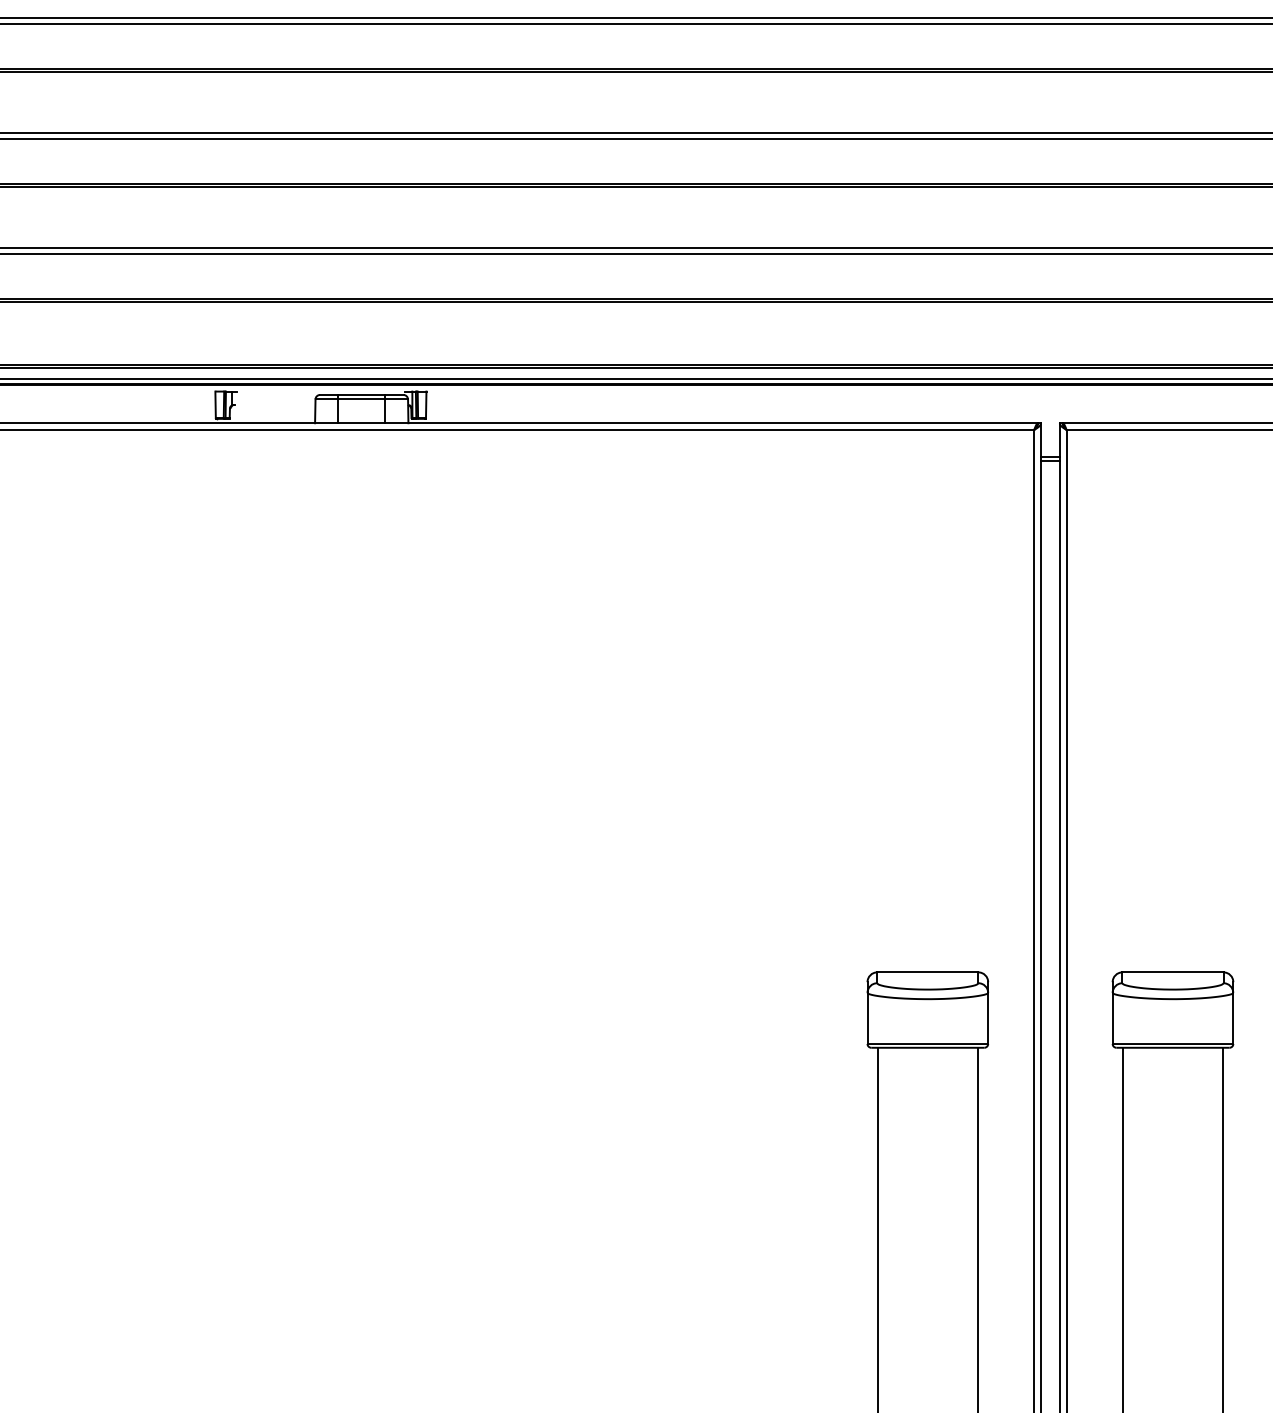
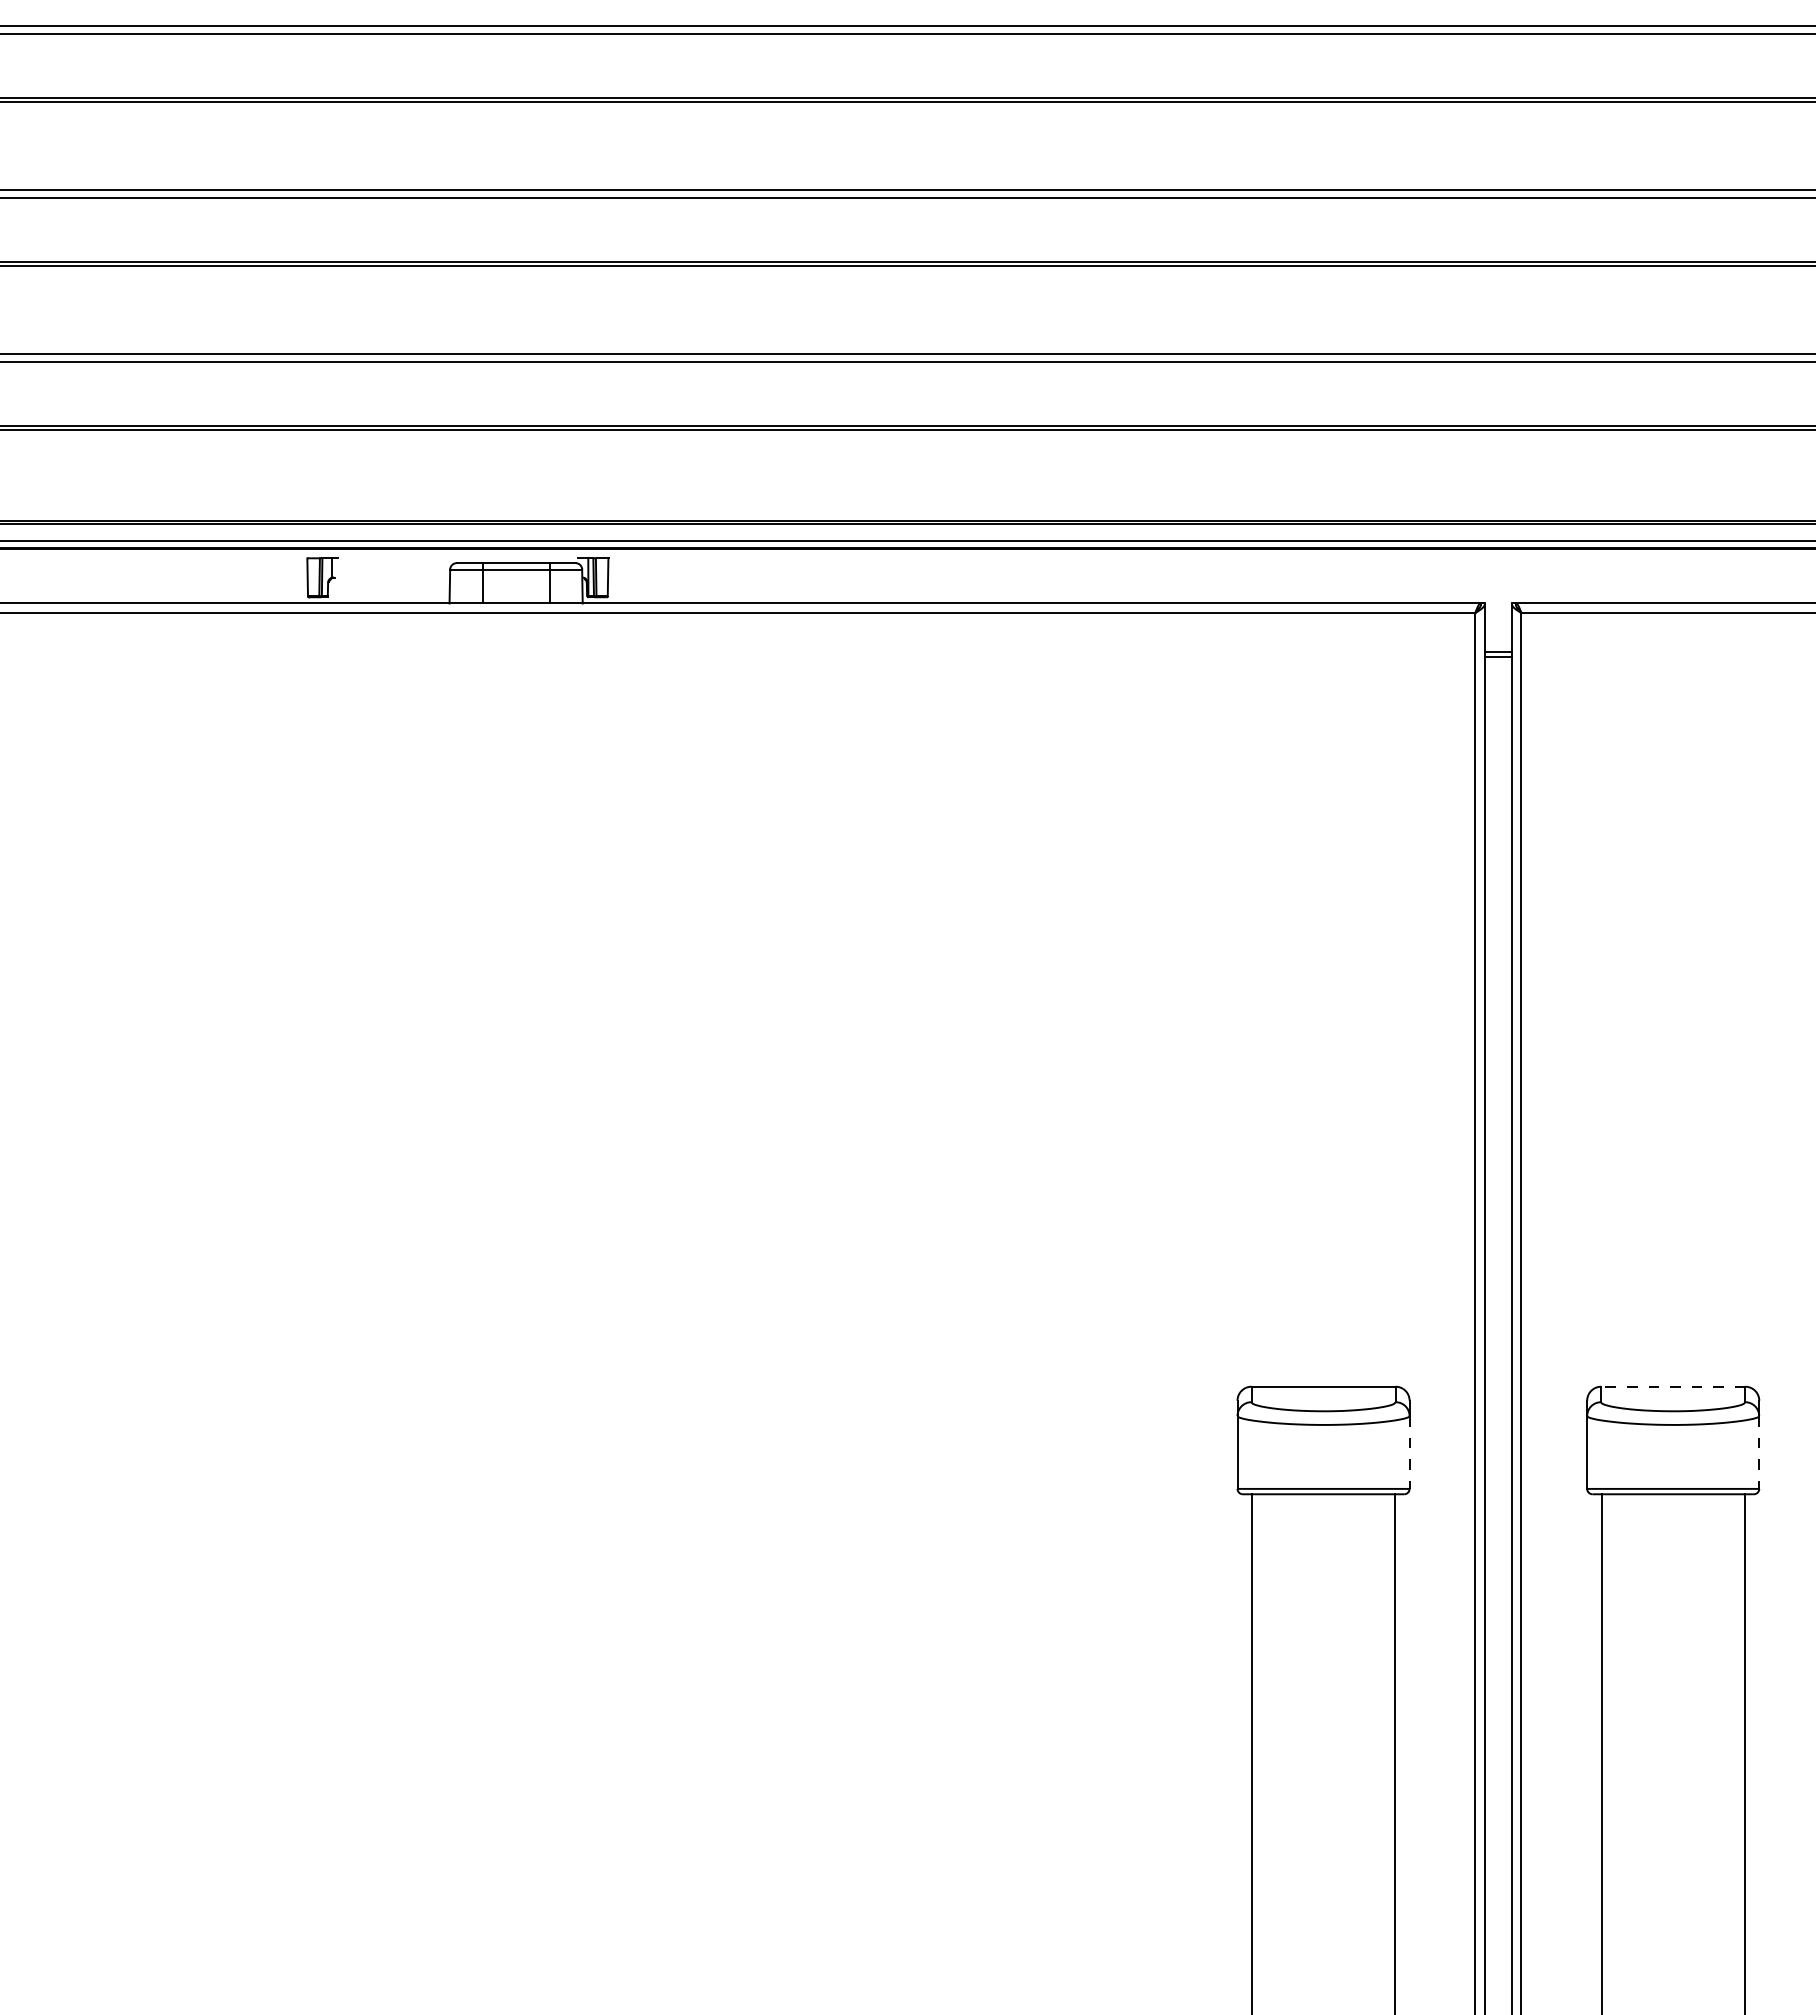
line: (1172, 972) -> (1672, 1386), solid -> dashed
line: (988, 1019) -> (1409, 1453), solid -> dashed
line: (1233, 1019) -> (1759, 1453), solid -> dashed

